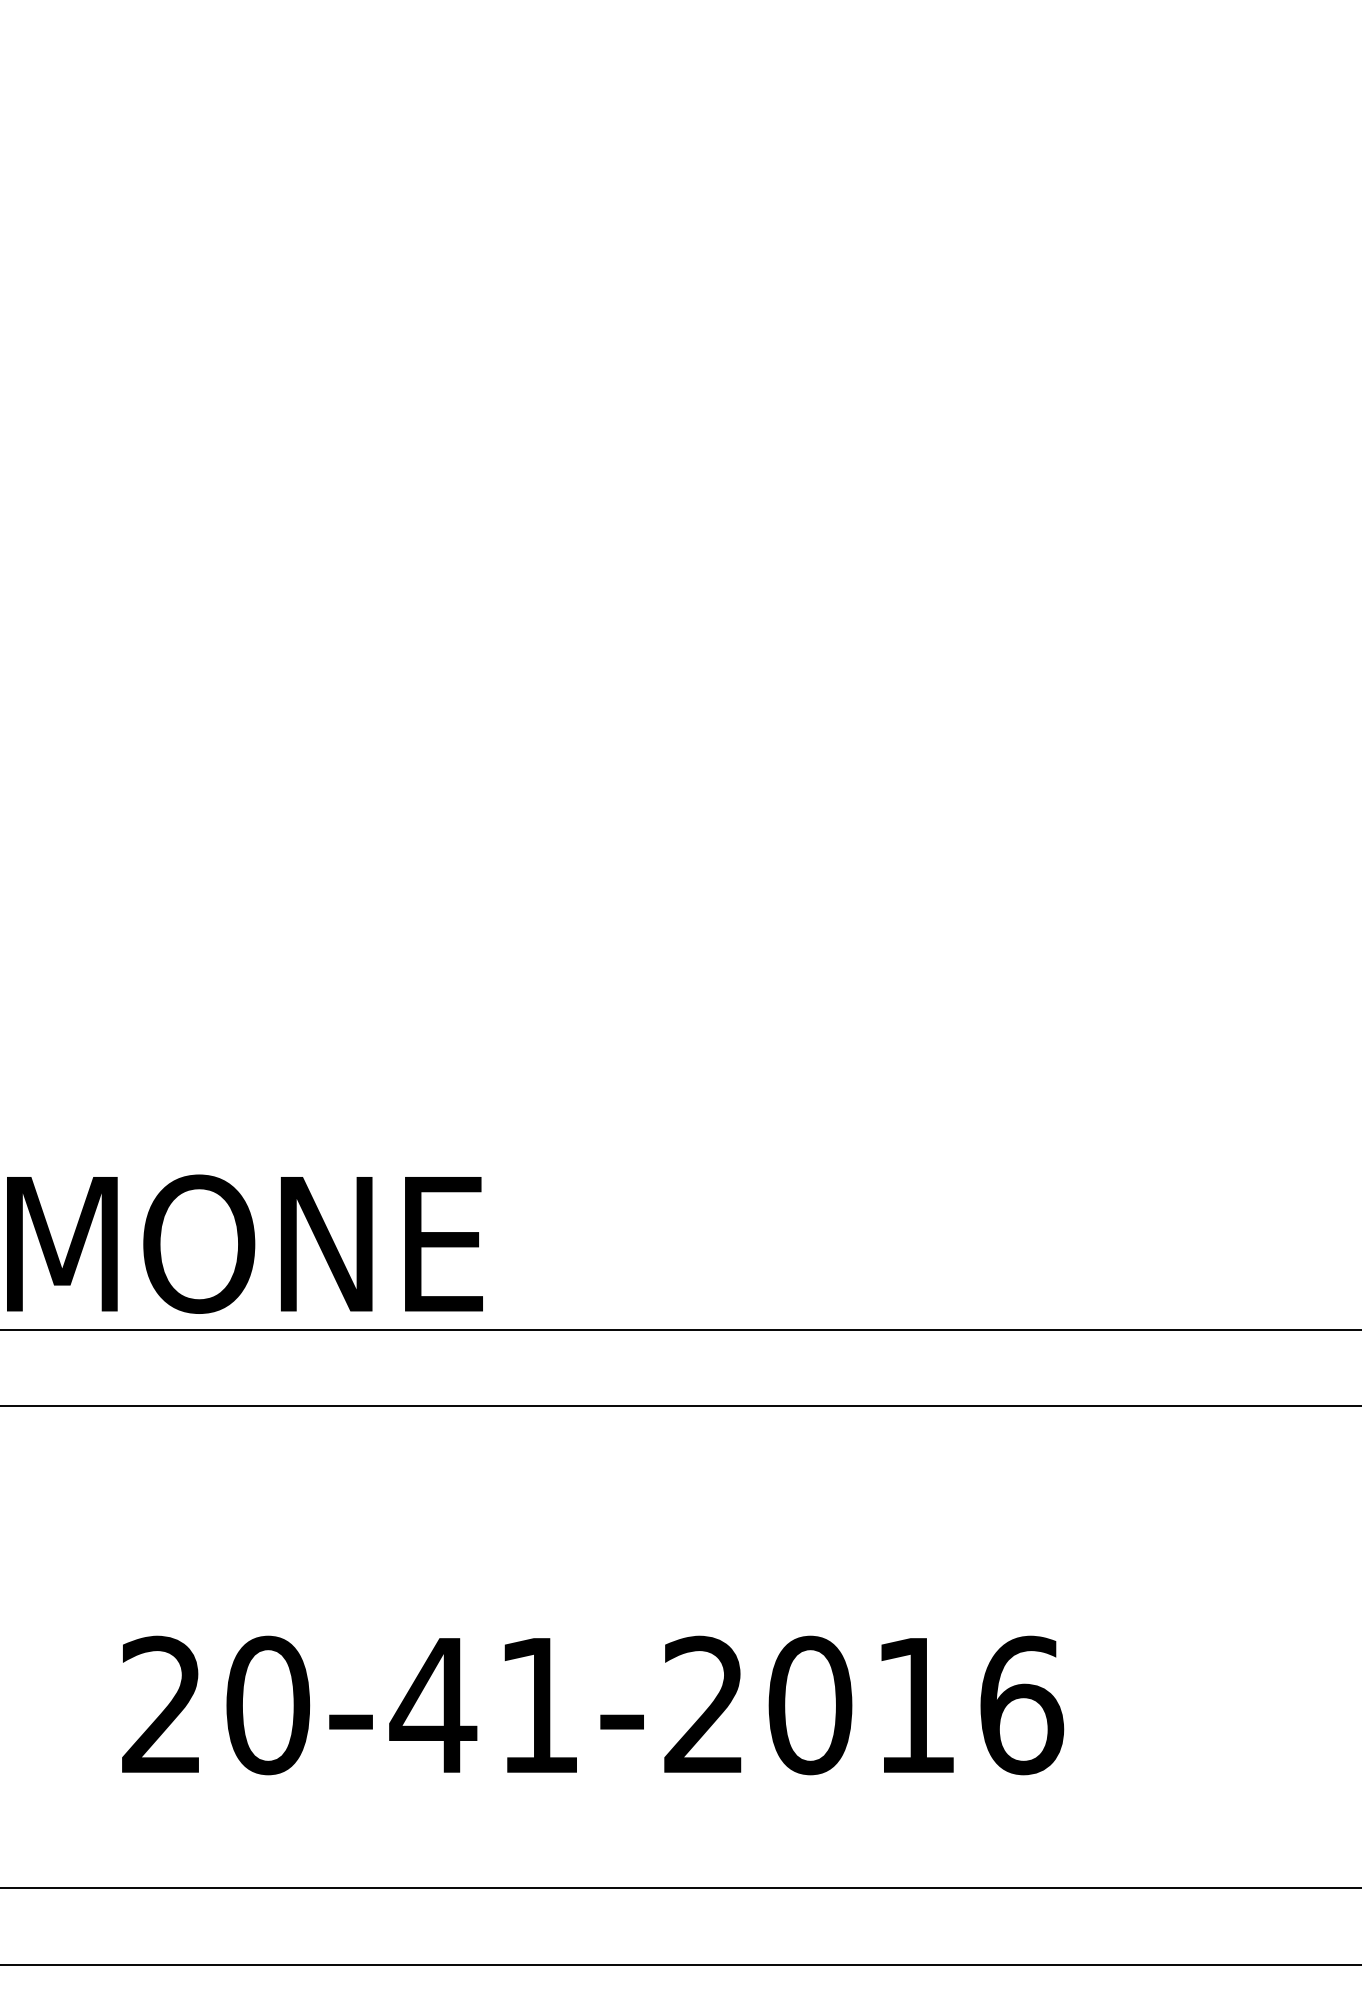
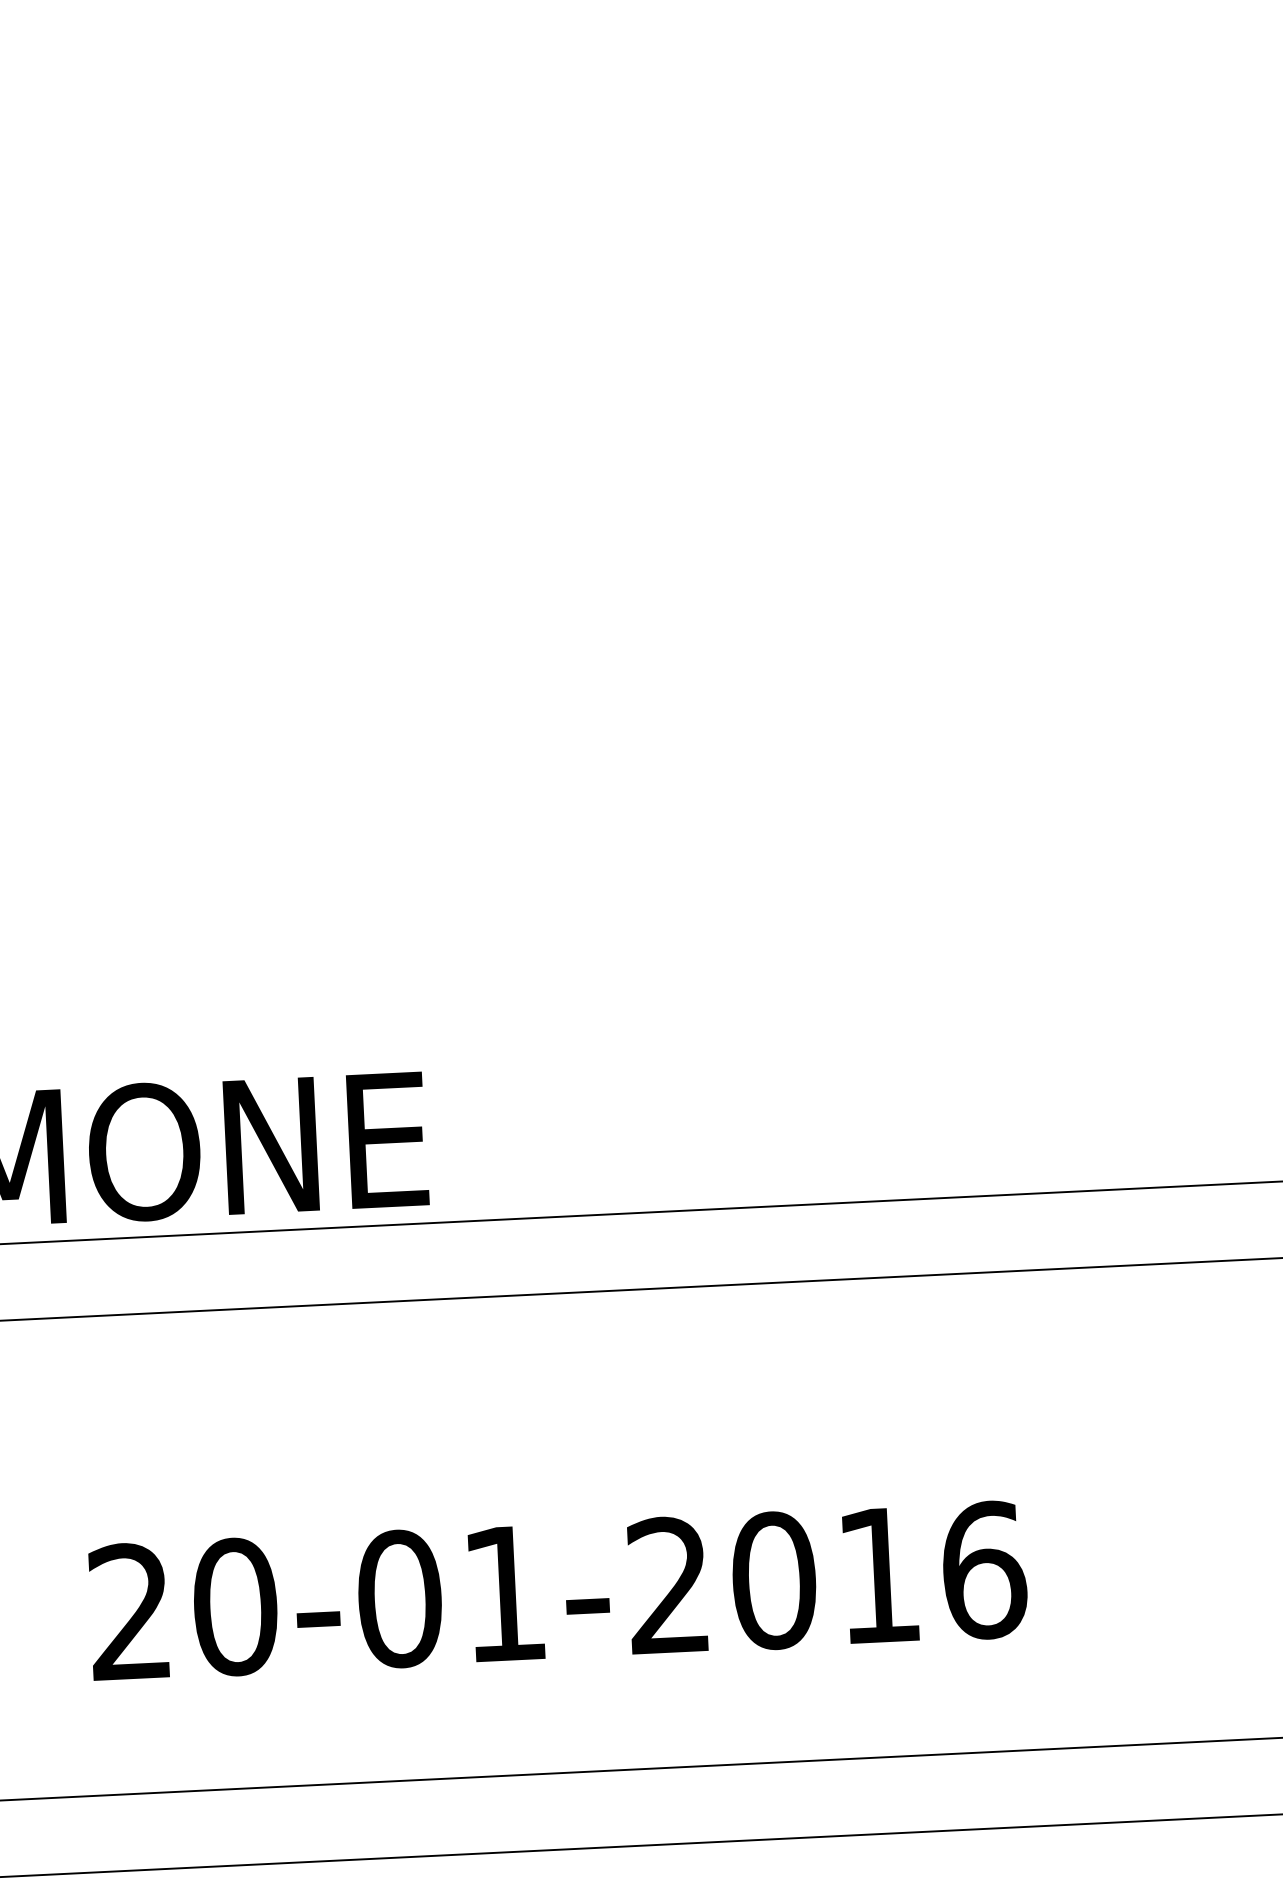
text: (433, 1705) -> (399, 1599), 20-41-2016 -> 20-01-2016

